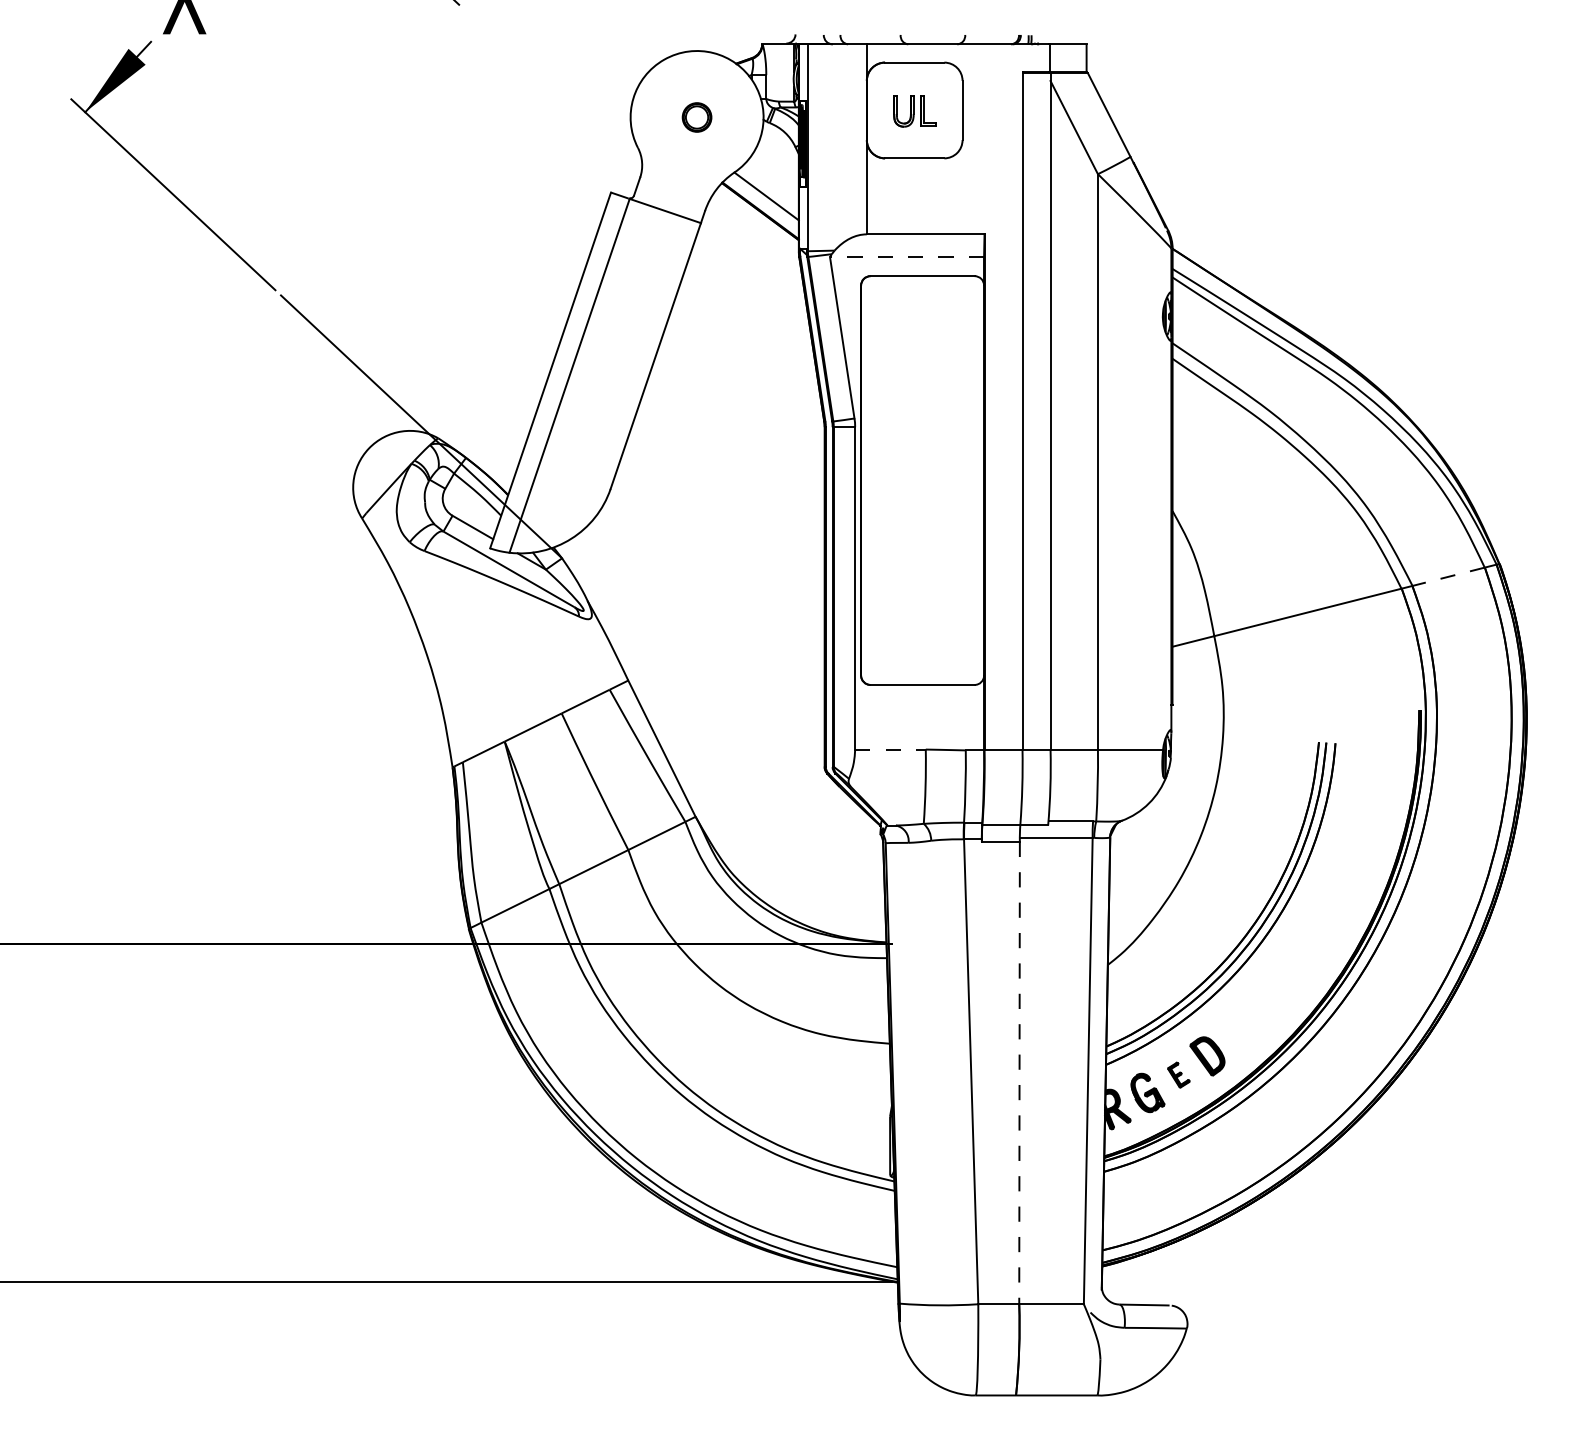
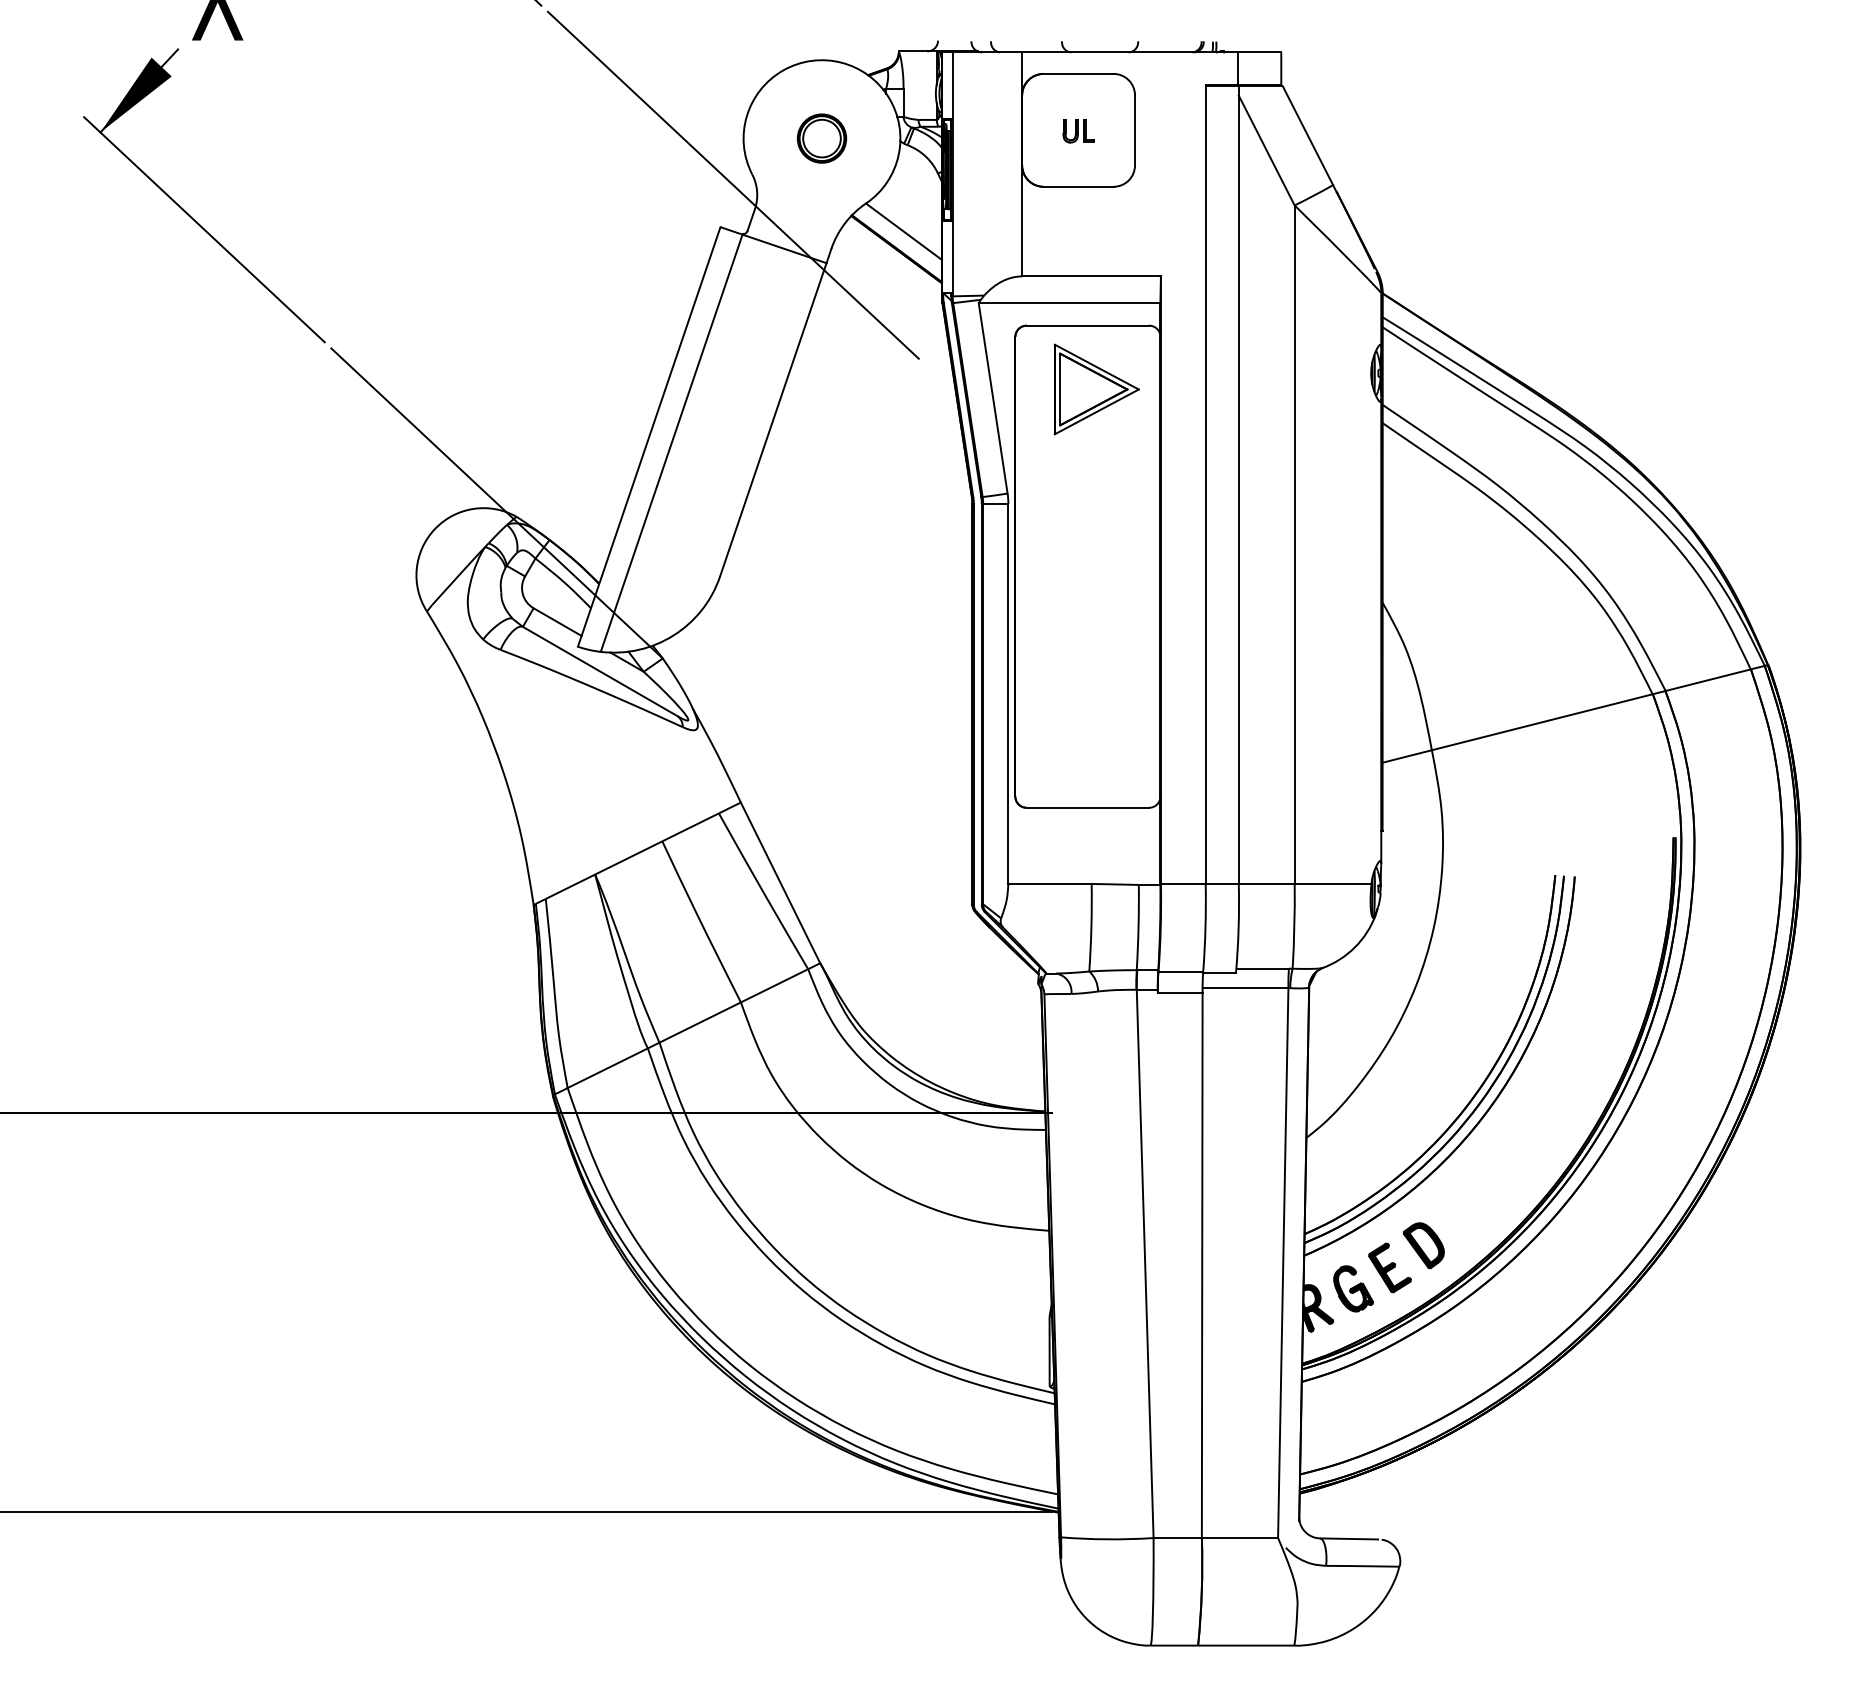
part: (914, 110) -> (1078, 130), size x0.62
part: (696, 117) -> (821, 138), size x1.43
line: (621, 156) -> (732, 184), added
line: (906, 257) -> (1068, 303), dashed -> solid
part: (929, 330) -> (1096, 389), added
line: (1448, 576) -> (1708, 679), dashed -> solid
line: (890, 749) -> (1050, 883), dashed -> solid
line: (1019, 1073) -> (1202, 1265), dashed -> solid
part: (1178, 1074) -> (1389, 1267), size x1.67

